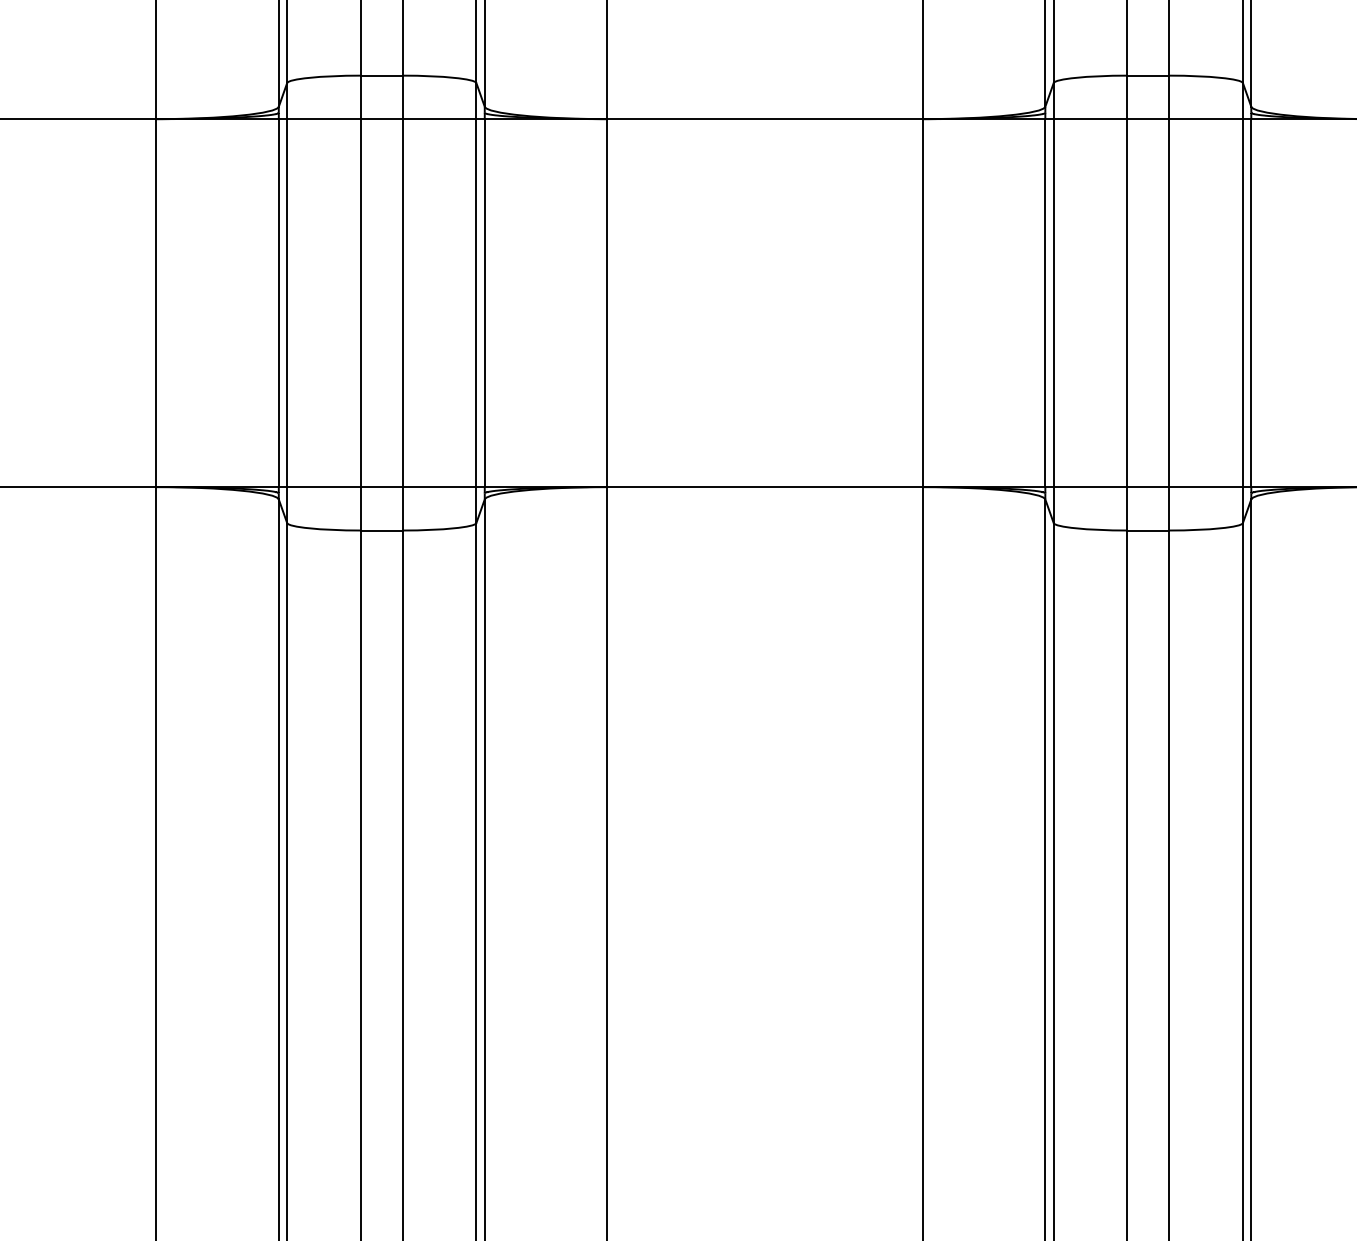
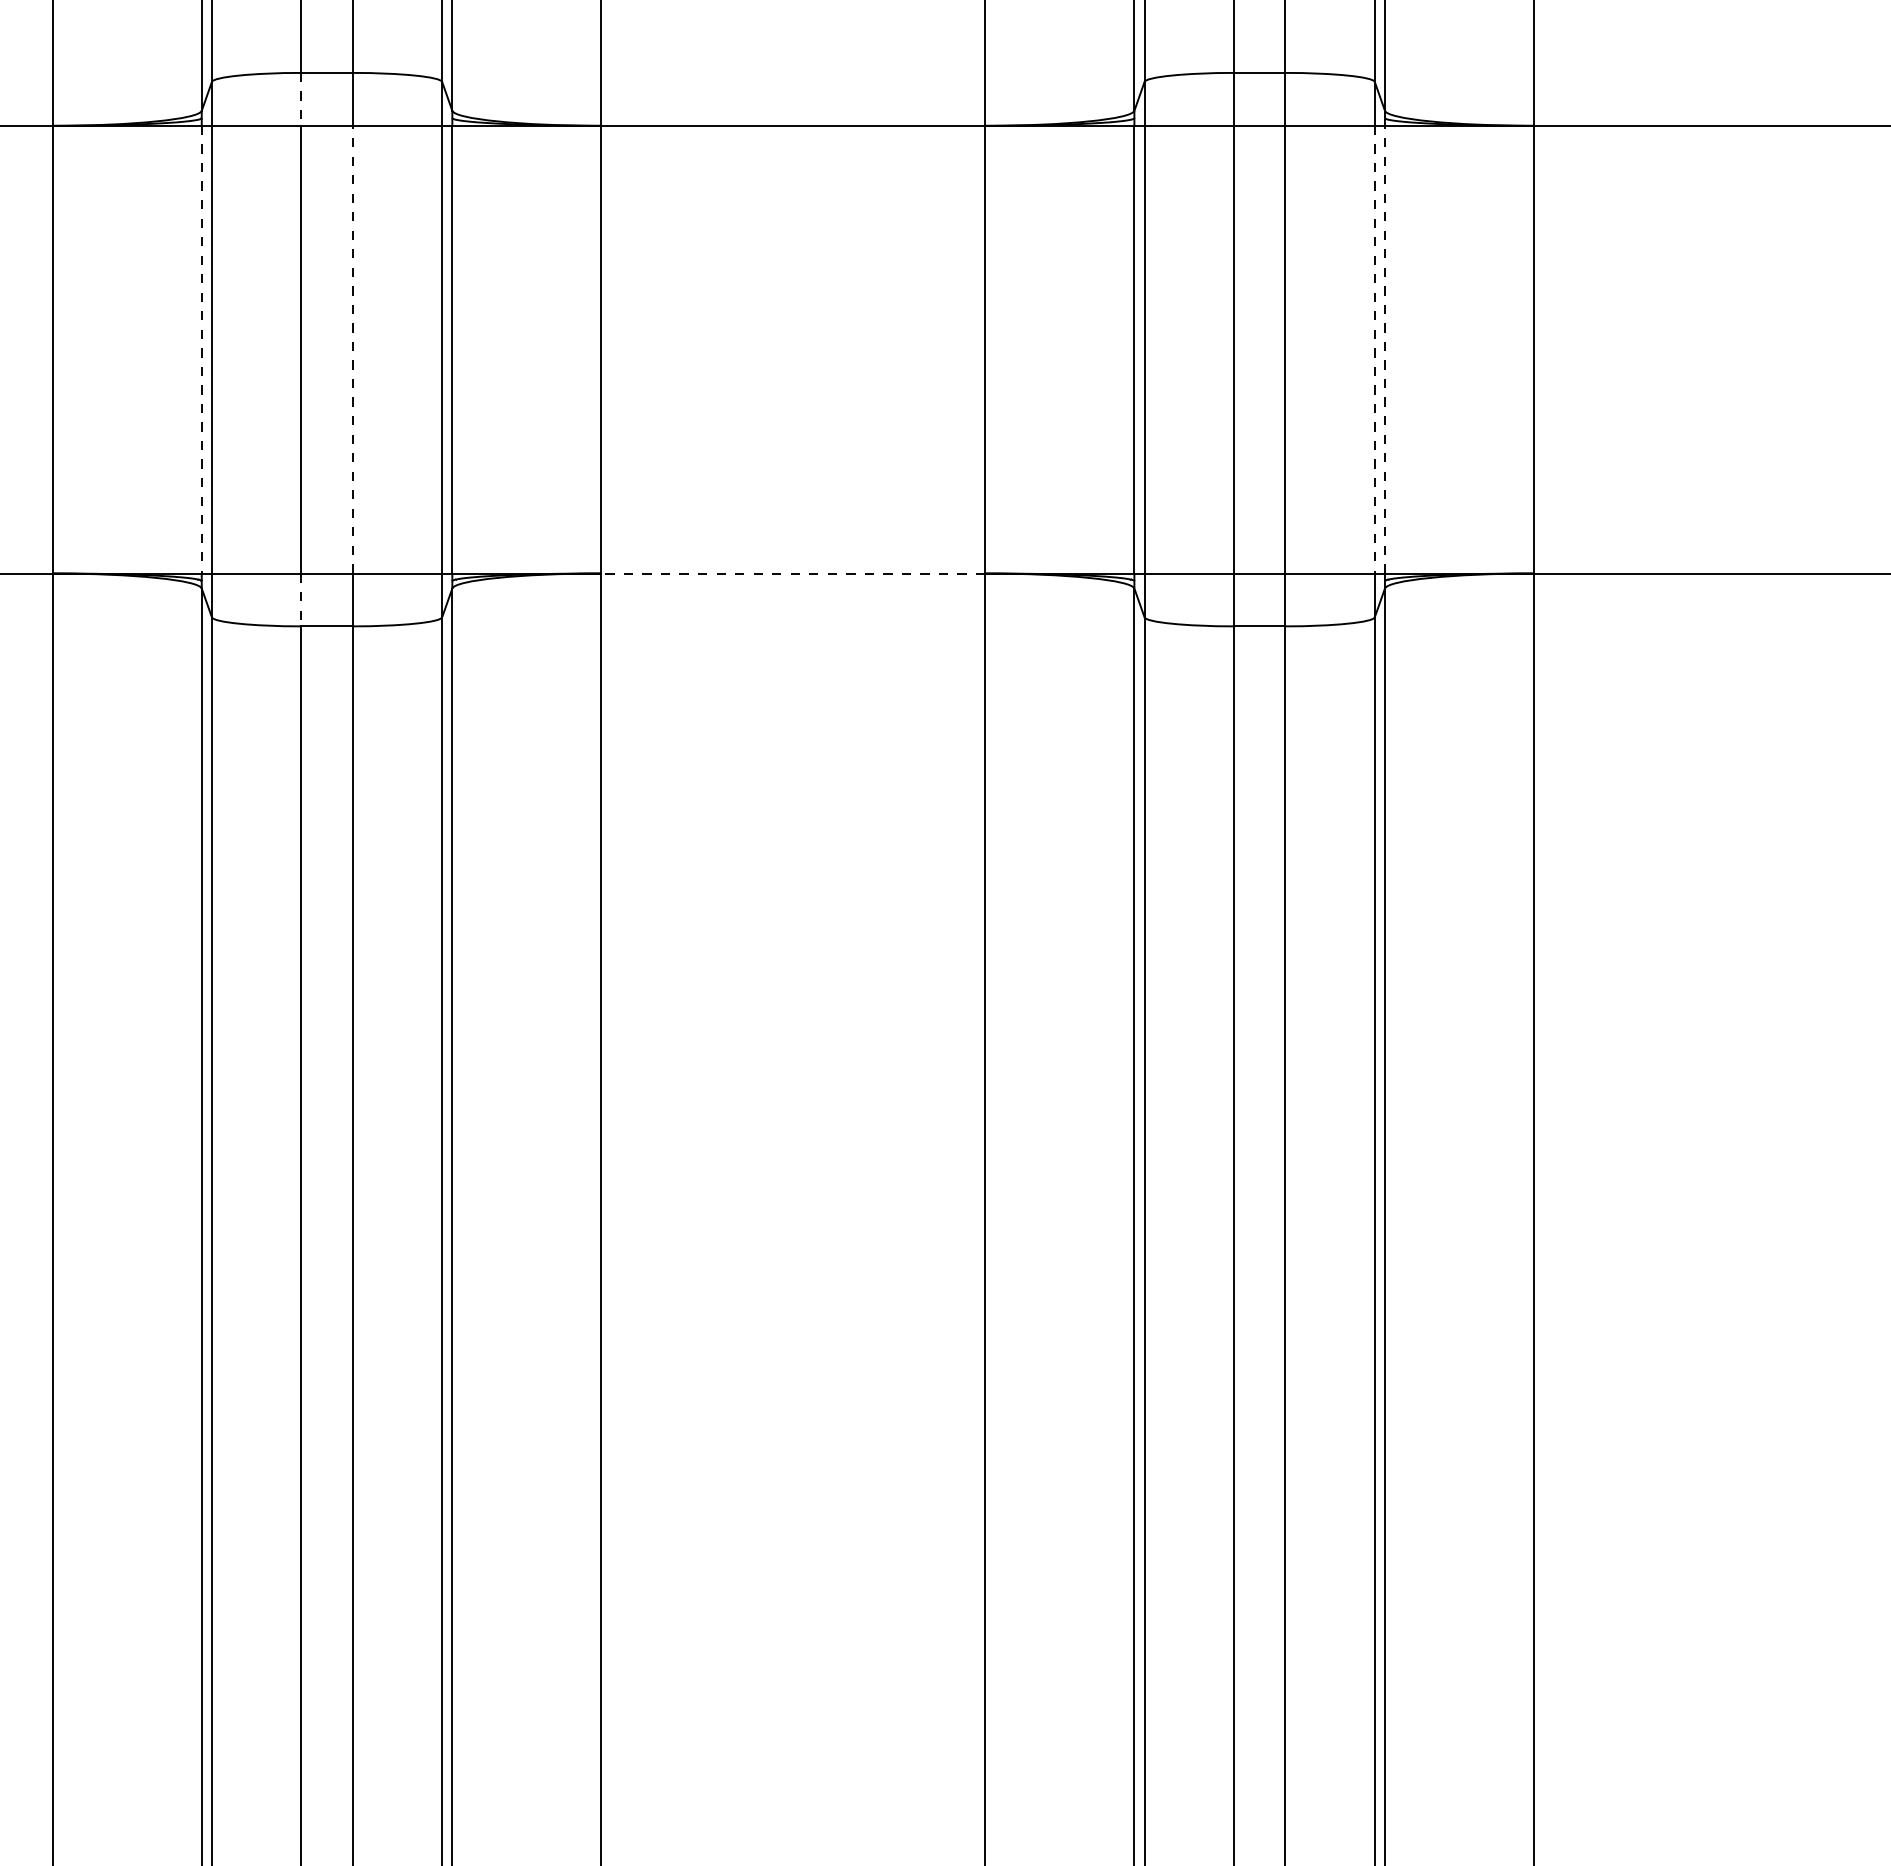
line: (360, 97) -> (301, 99), solid -> dashed
line: (278, 302) -> (201, 349), solid -> dashed
line: (402, 302) -> (352, 349), solid -> dashed
line: (1242, 302) -> (1374, 349), solid -> dashed
line: (1250, 302) -> (1384, 349), solid -> dashed
line: (765, 487) -> (793, 573), solid -> dashed
line: (360, 509) -> (301, 600), solid -> dashed

